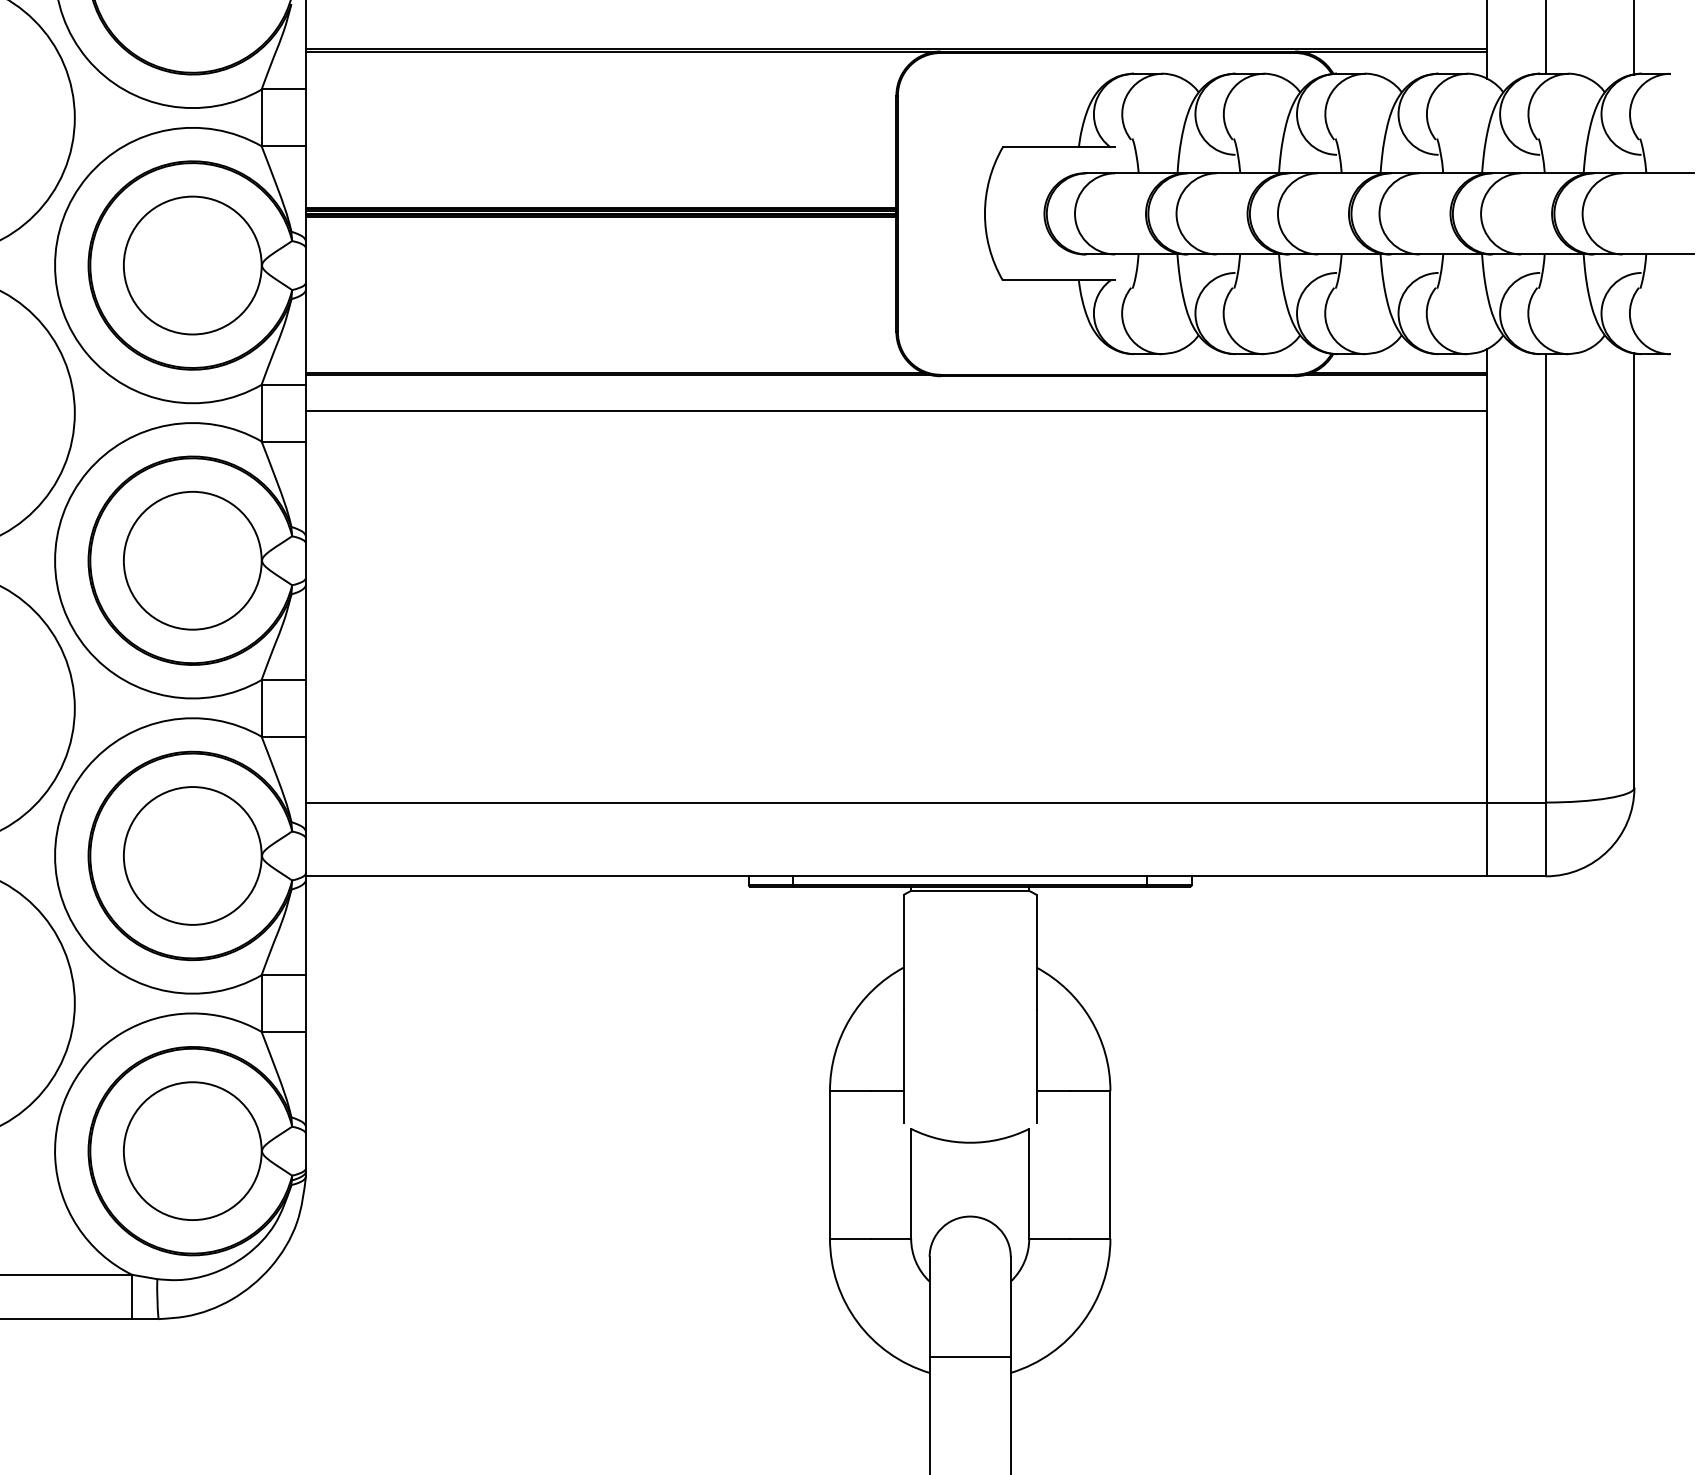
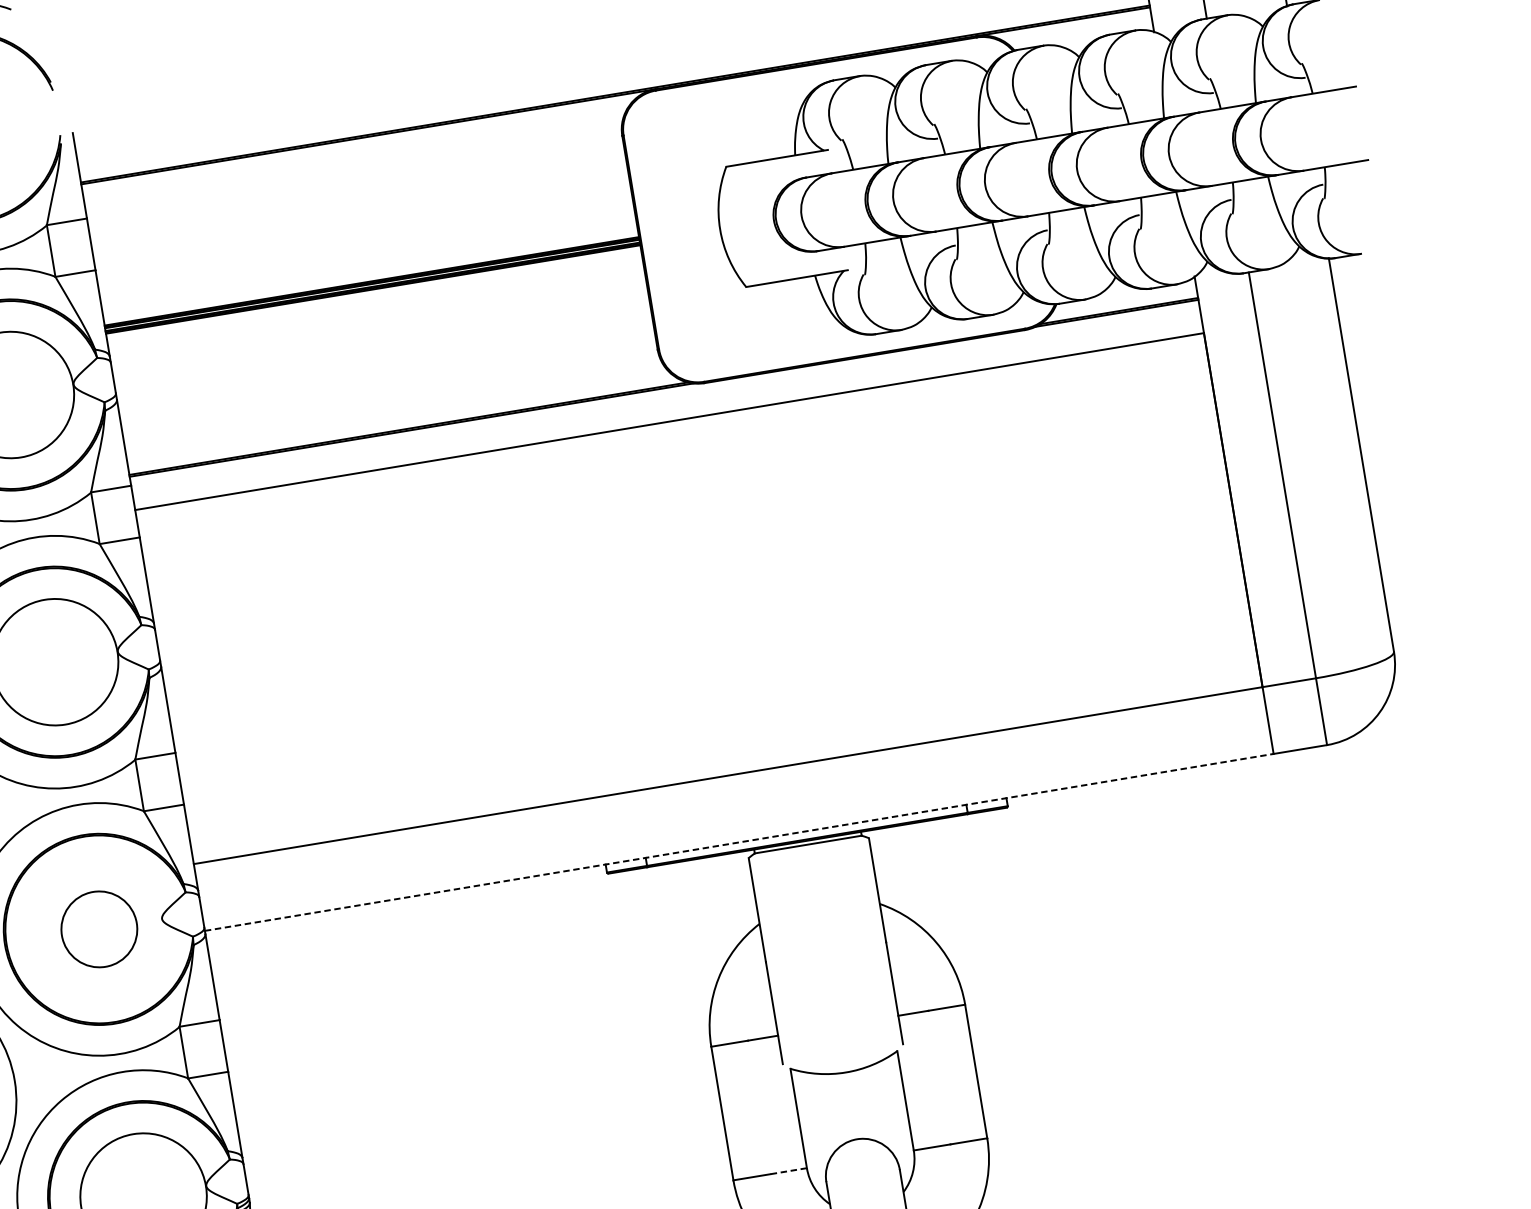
circle: (192, 855) -> (99, 929), size x0.6
line: (896, 876) -> (739, 842), solid -> dashed
line: (890, 1238) -> (788, 1171), solid -> dashed

